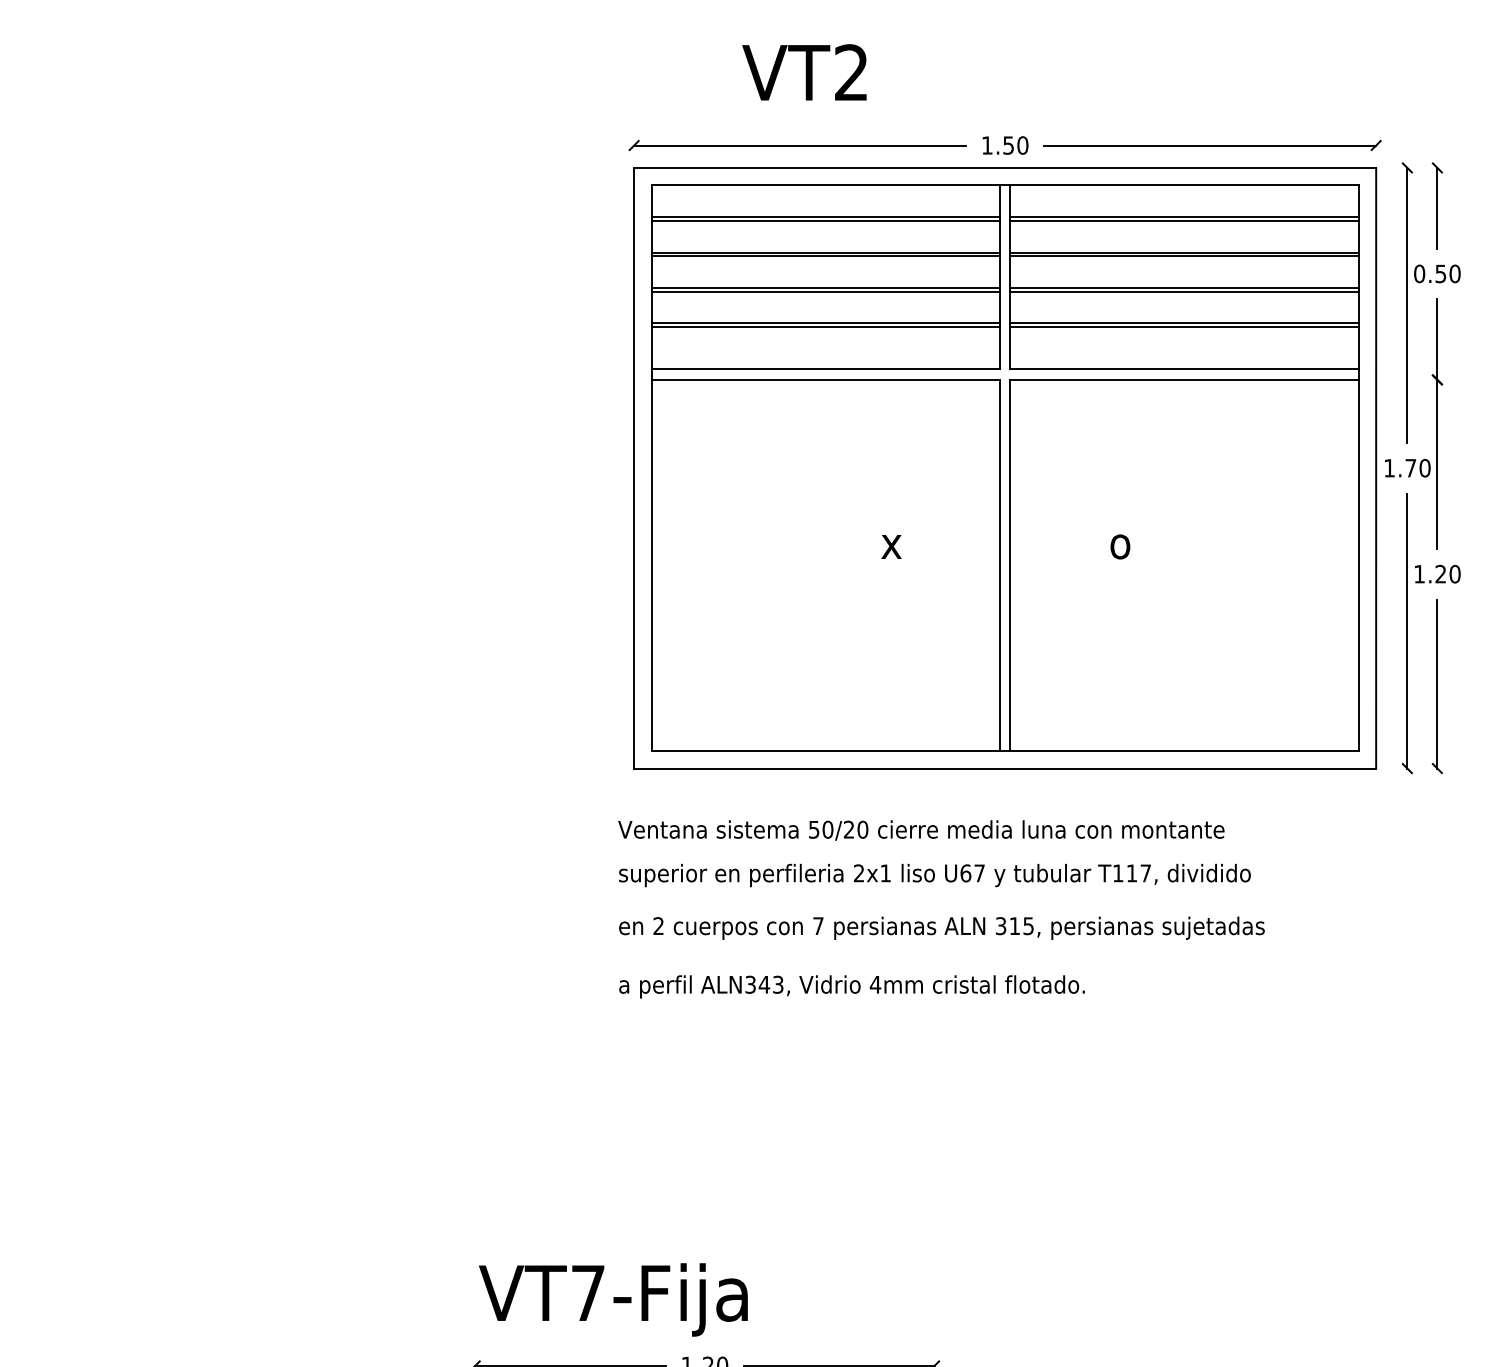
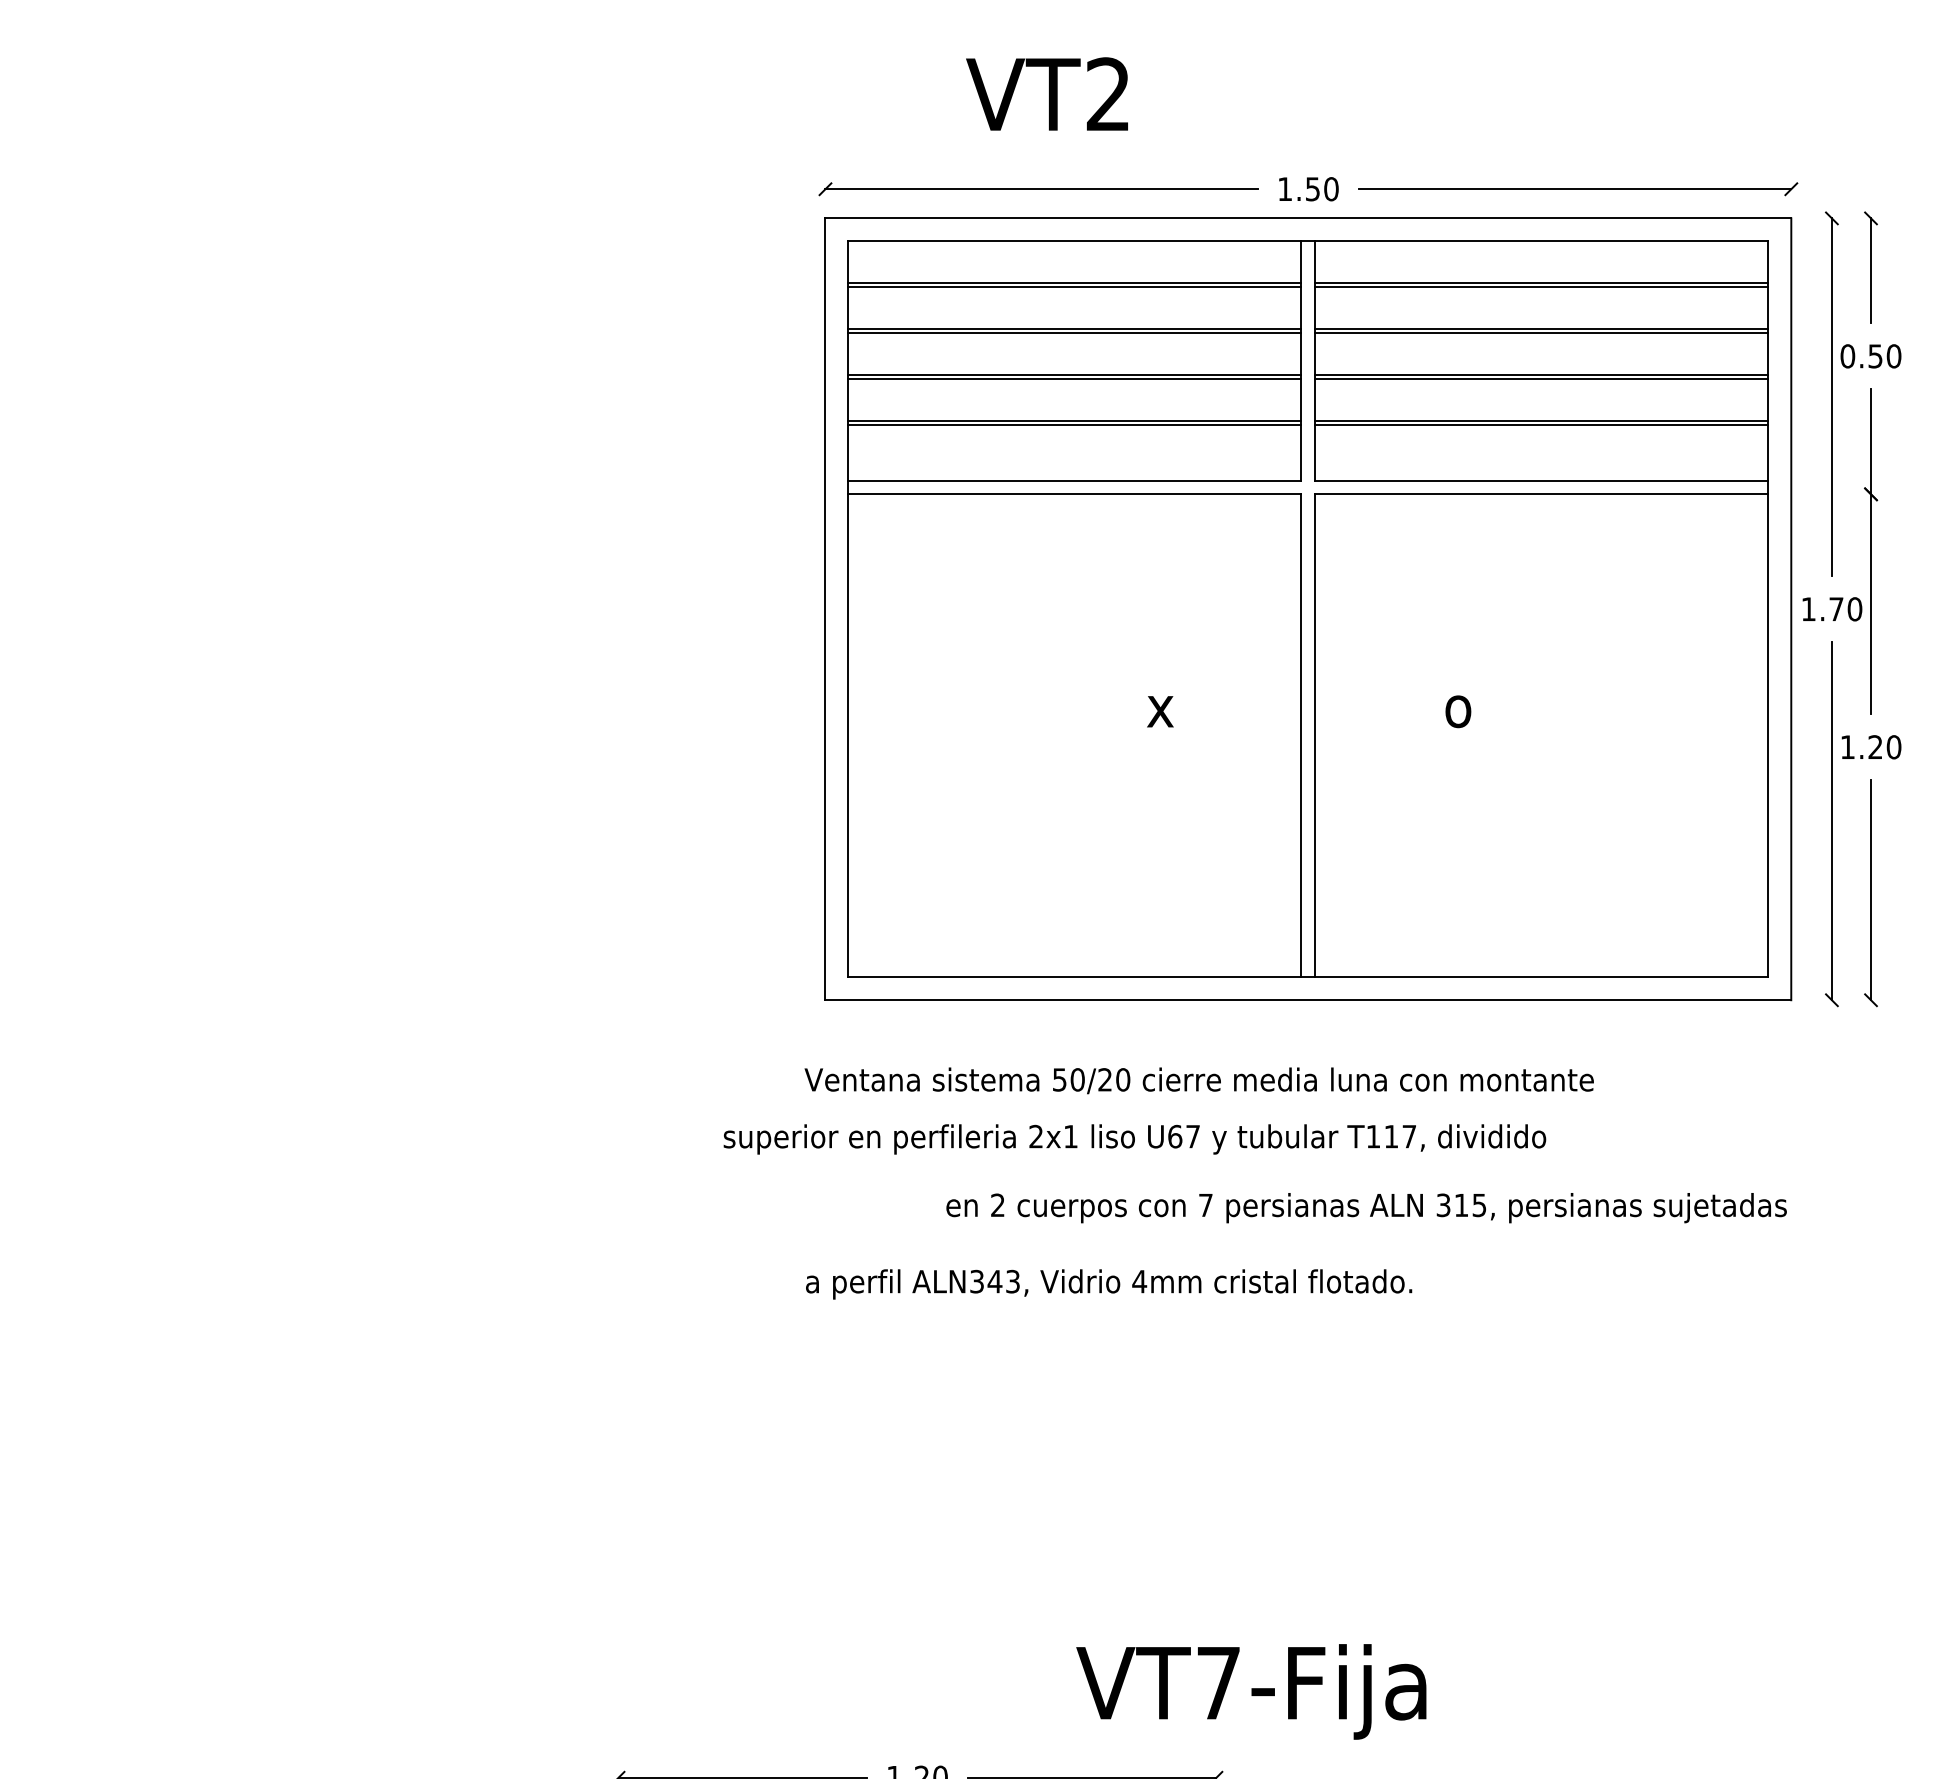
text: (934, 875) -> (1134, 1139), moved
text: (941, 927) -> (1366, 1207), moved
text: (613, 1299) -> (1251, 1691), moved

